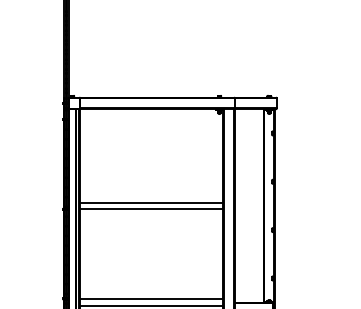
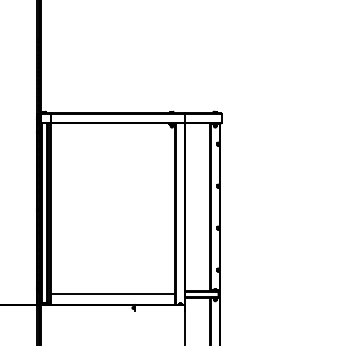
line: (152, 202) -> (113, 204), removed
line: (152, 209) -> (113, 210), removed
line: (152, 299) -> (113, 288), removed

